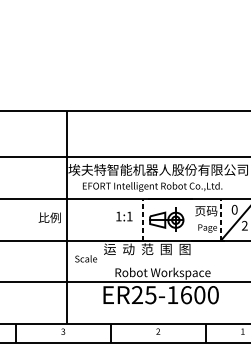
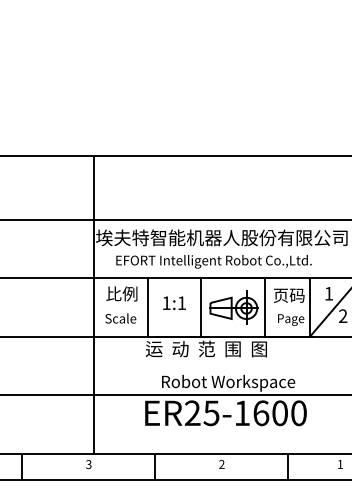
text: (234, 209) -> (328, 293), 0 -> 1
text: (49, 217) -> (121, 293), moved
line: (105, 219) -> (148, 307), added
line: (142, 219) -> (200, 307), dashed -> solid
line: (188, 219) -> (264, 307), added
line: (220, 219) -> (309, 307), dashed -> solid
text: (85, 258) -> (120, 318), moved

